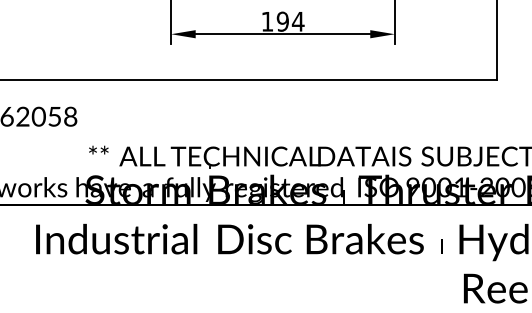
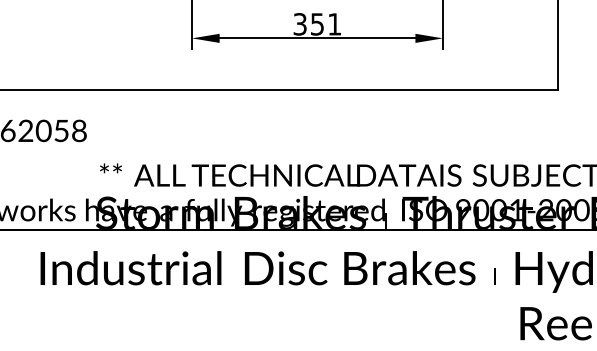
text: (282, 21) -> (317, 24), 194 -> 351

